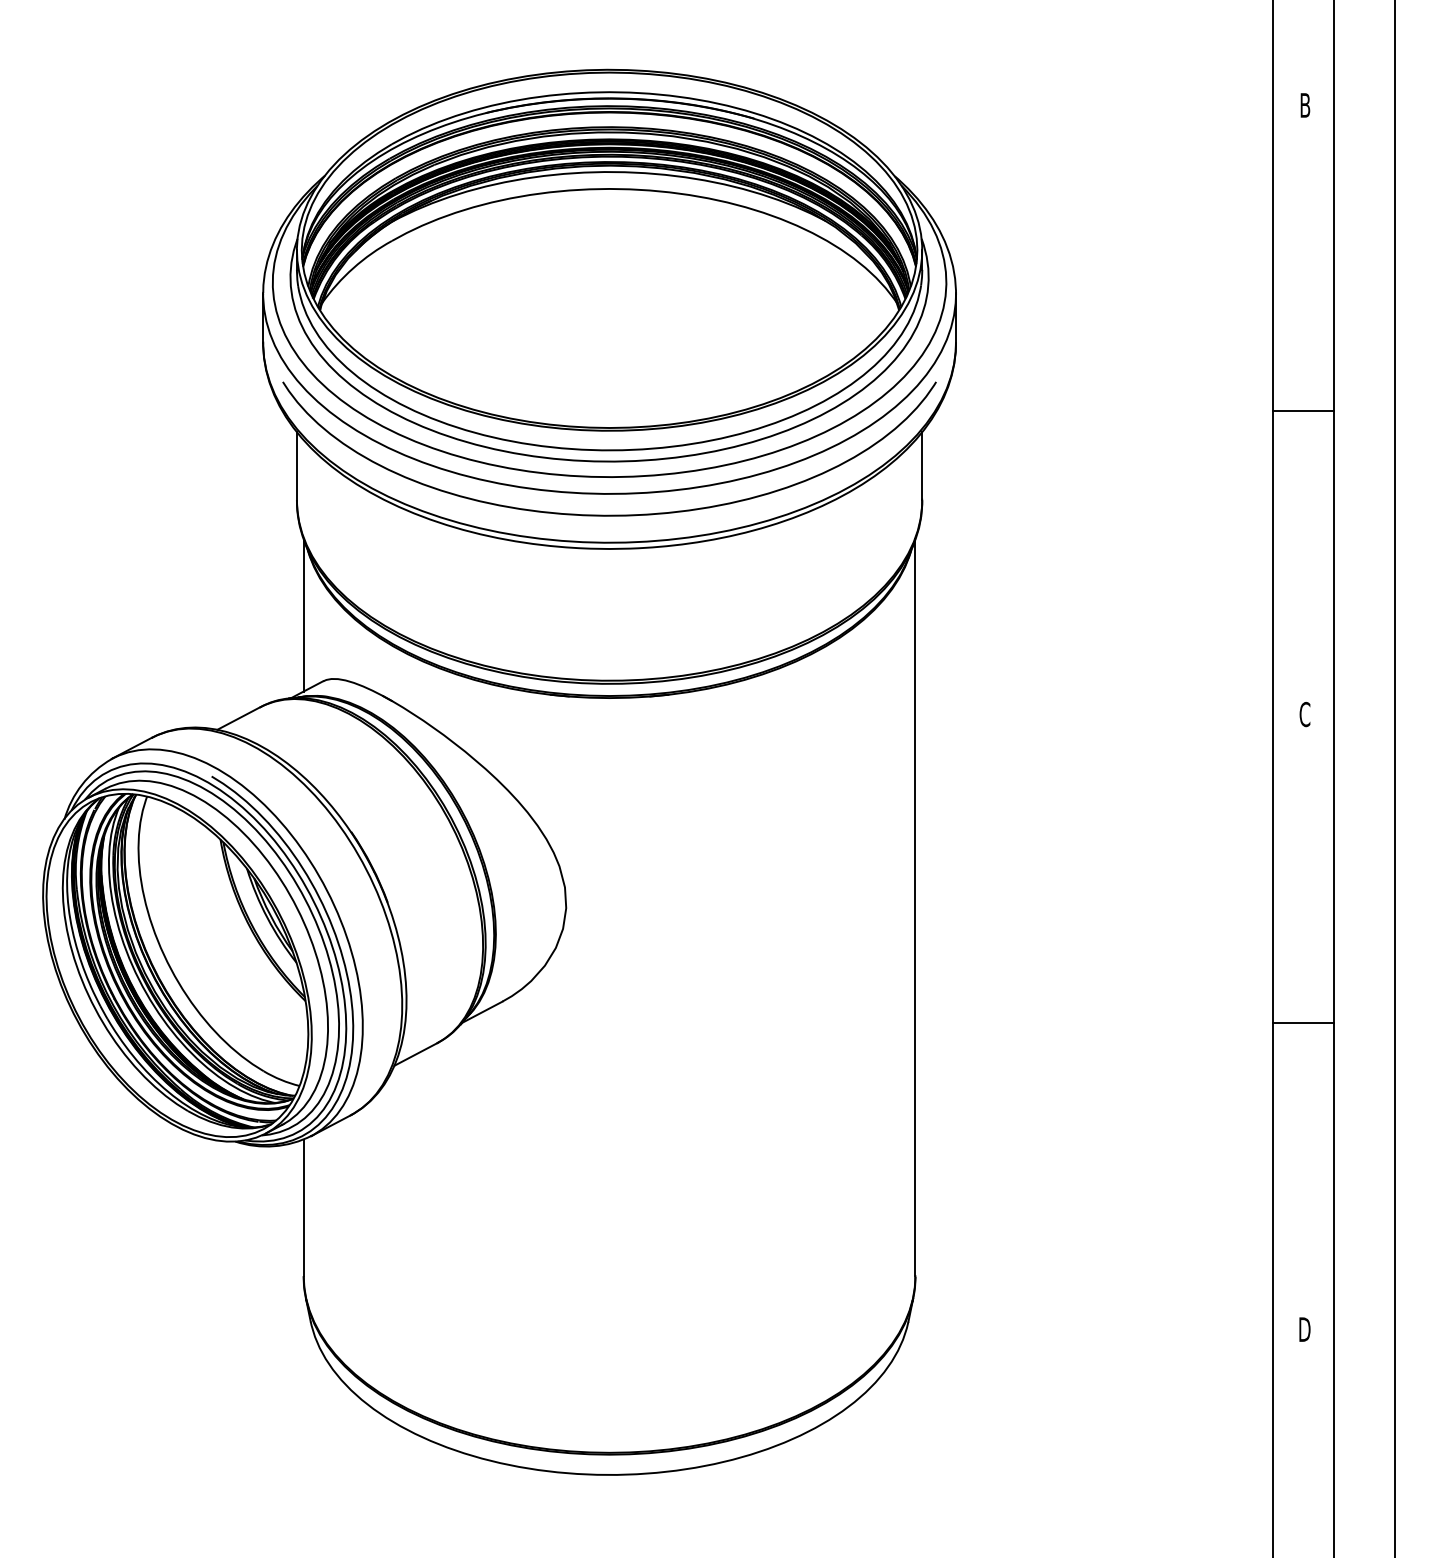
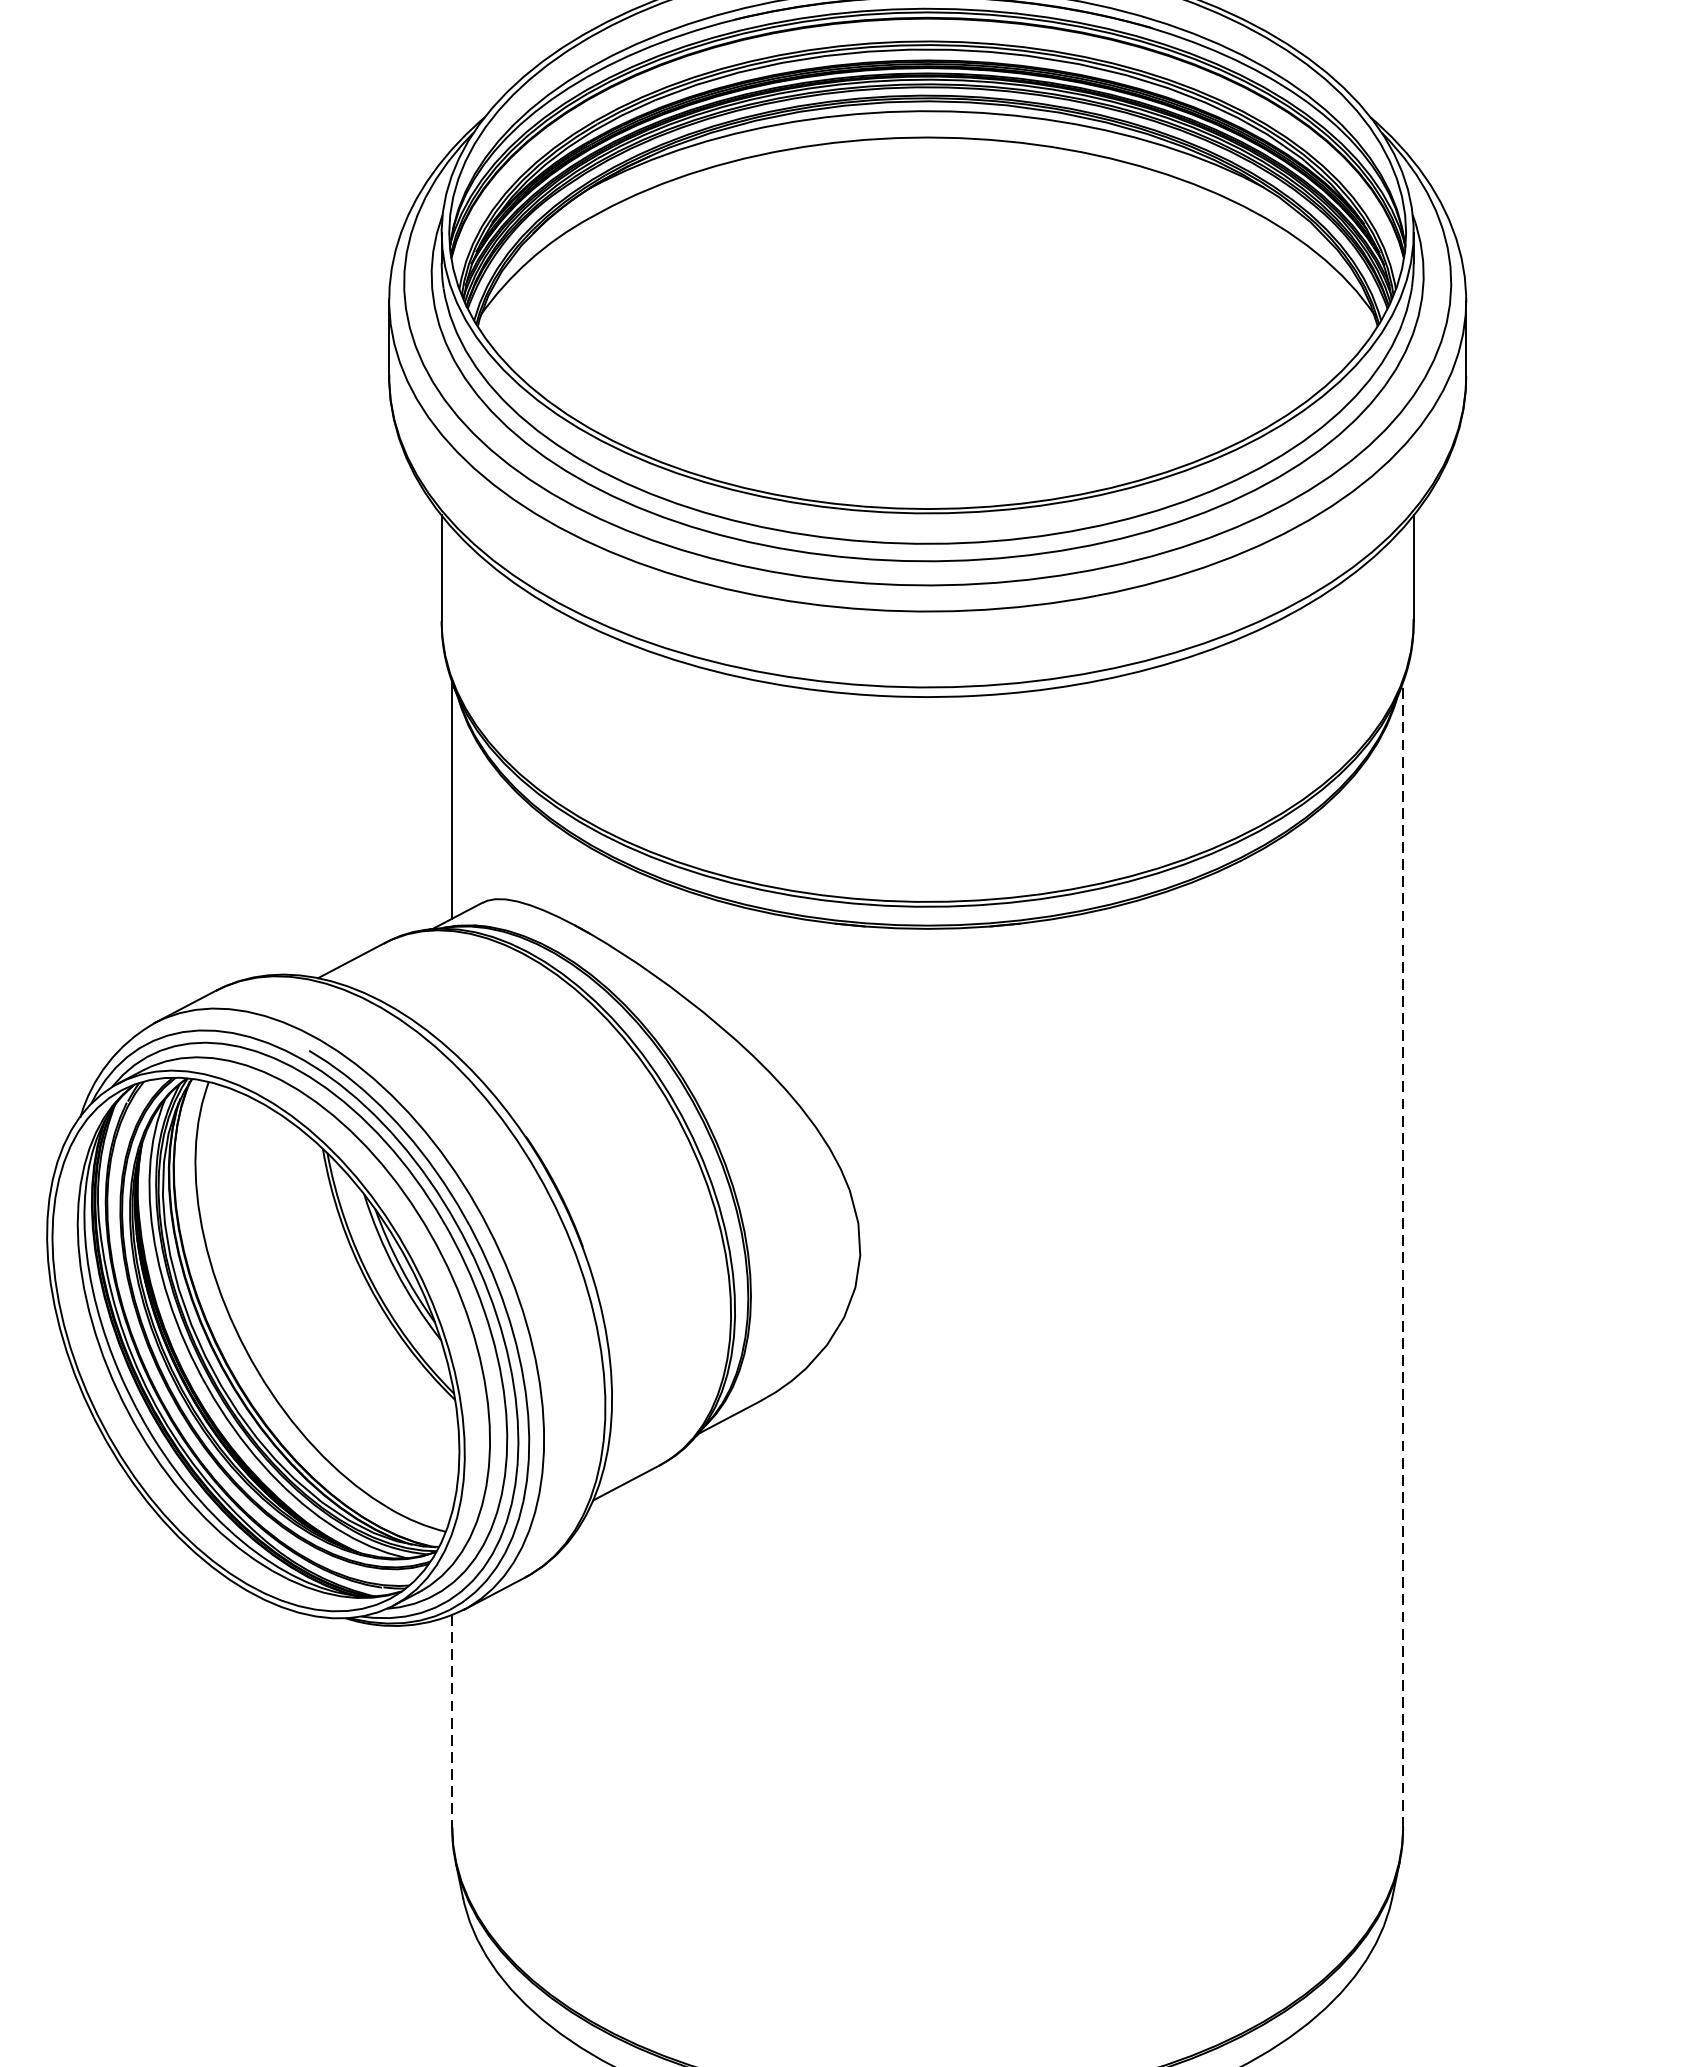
curve: (609, 514) -> (927, 643), removed
line: (915, 907) -> (1403, 1254), solid -> dashed
line: (303, 1208) -> (451, 1722), solid -> dashed

